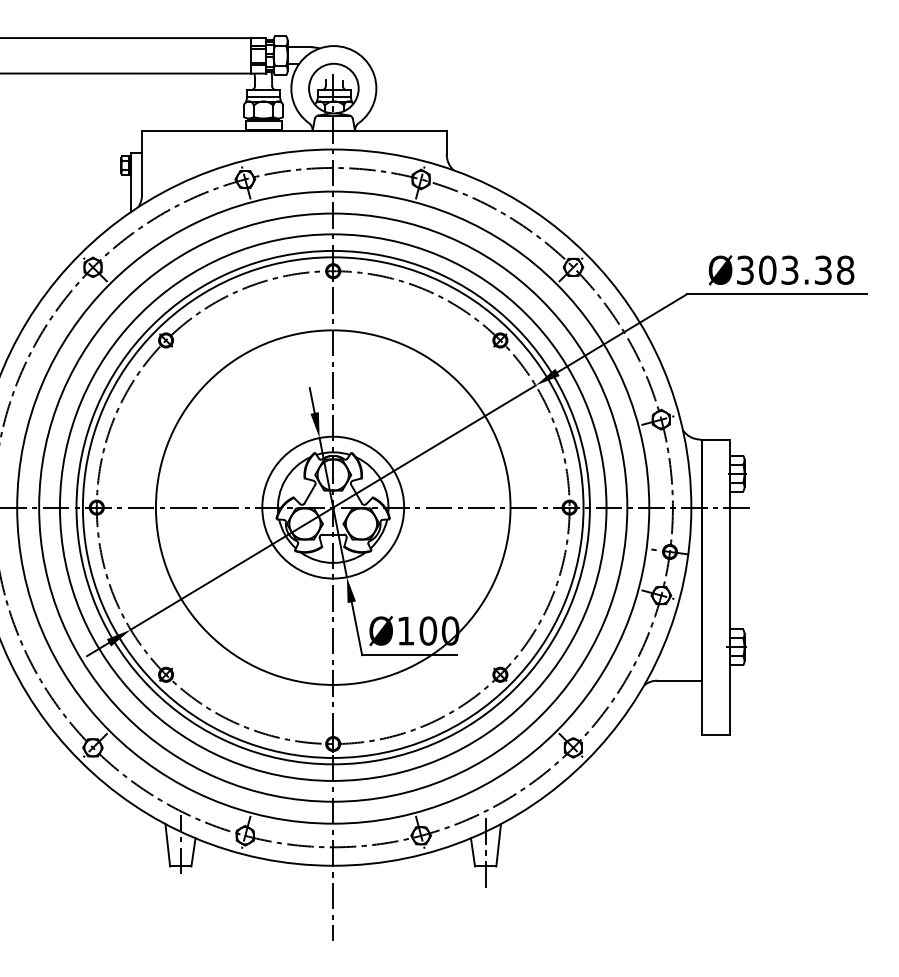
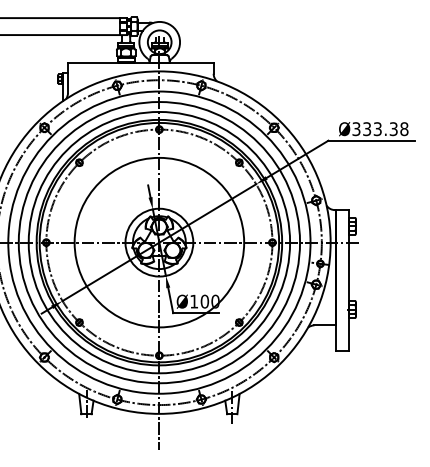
text: (768, 270) -> (367, 129), Ø303.38 -> Ø333.38

